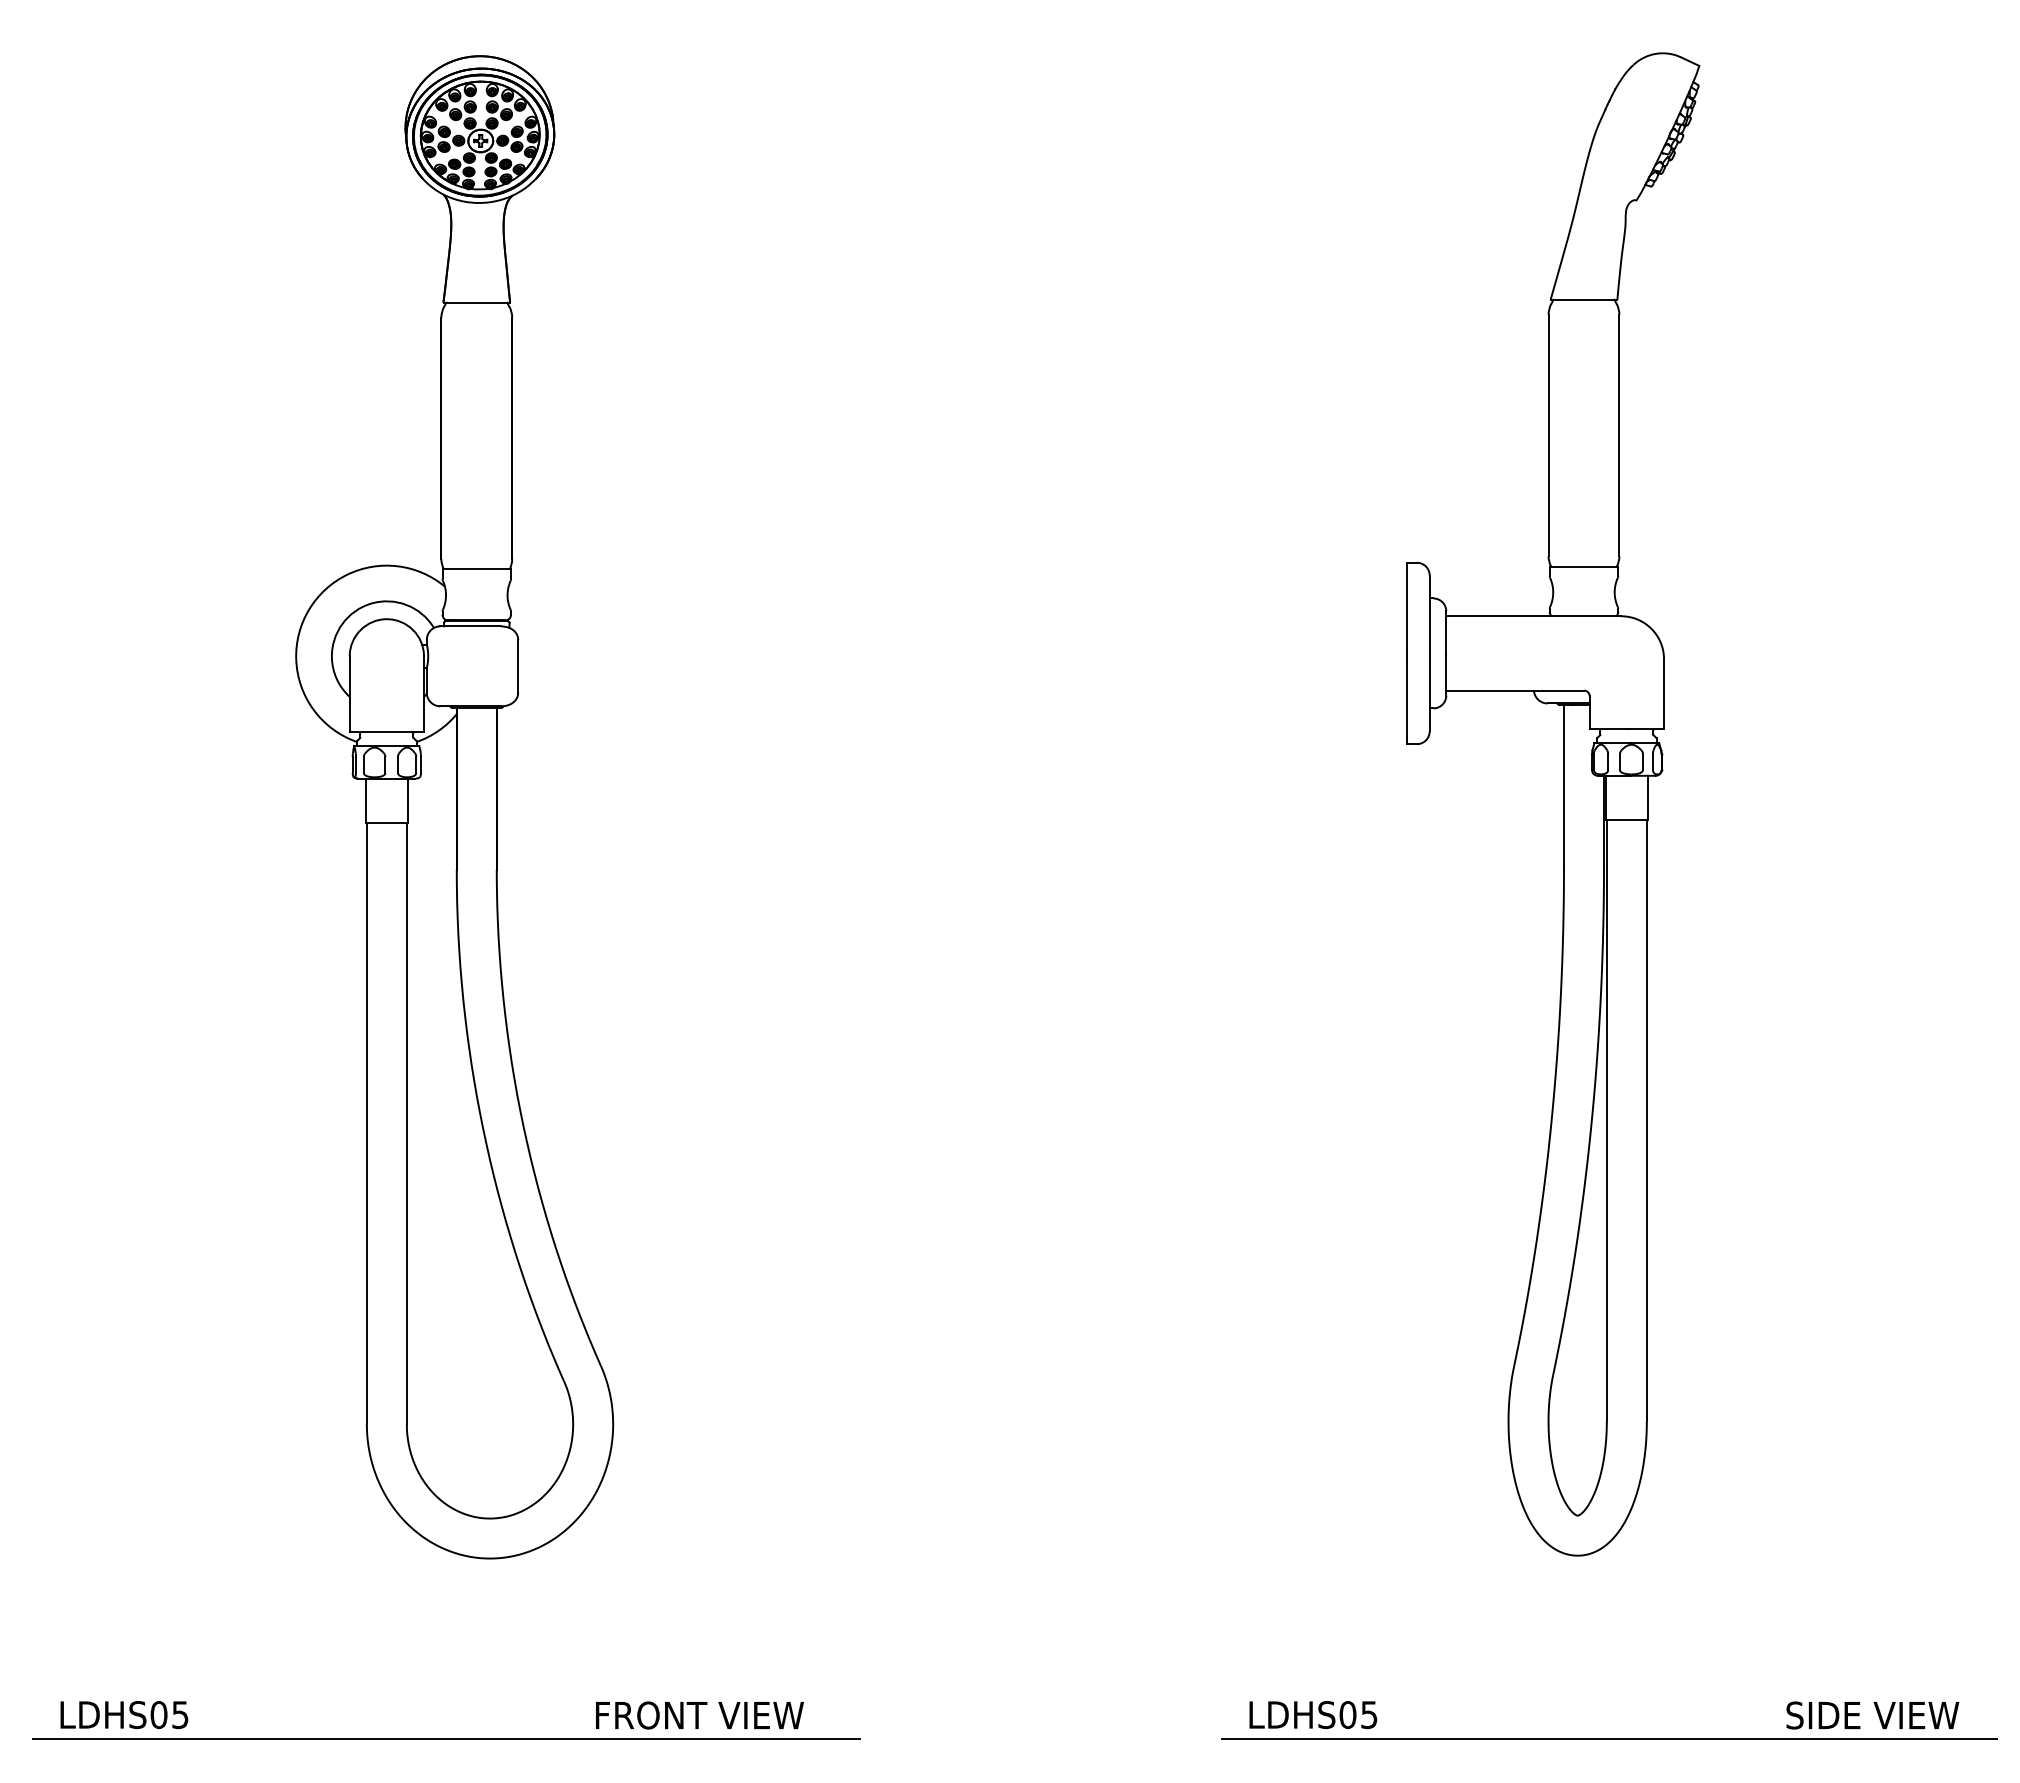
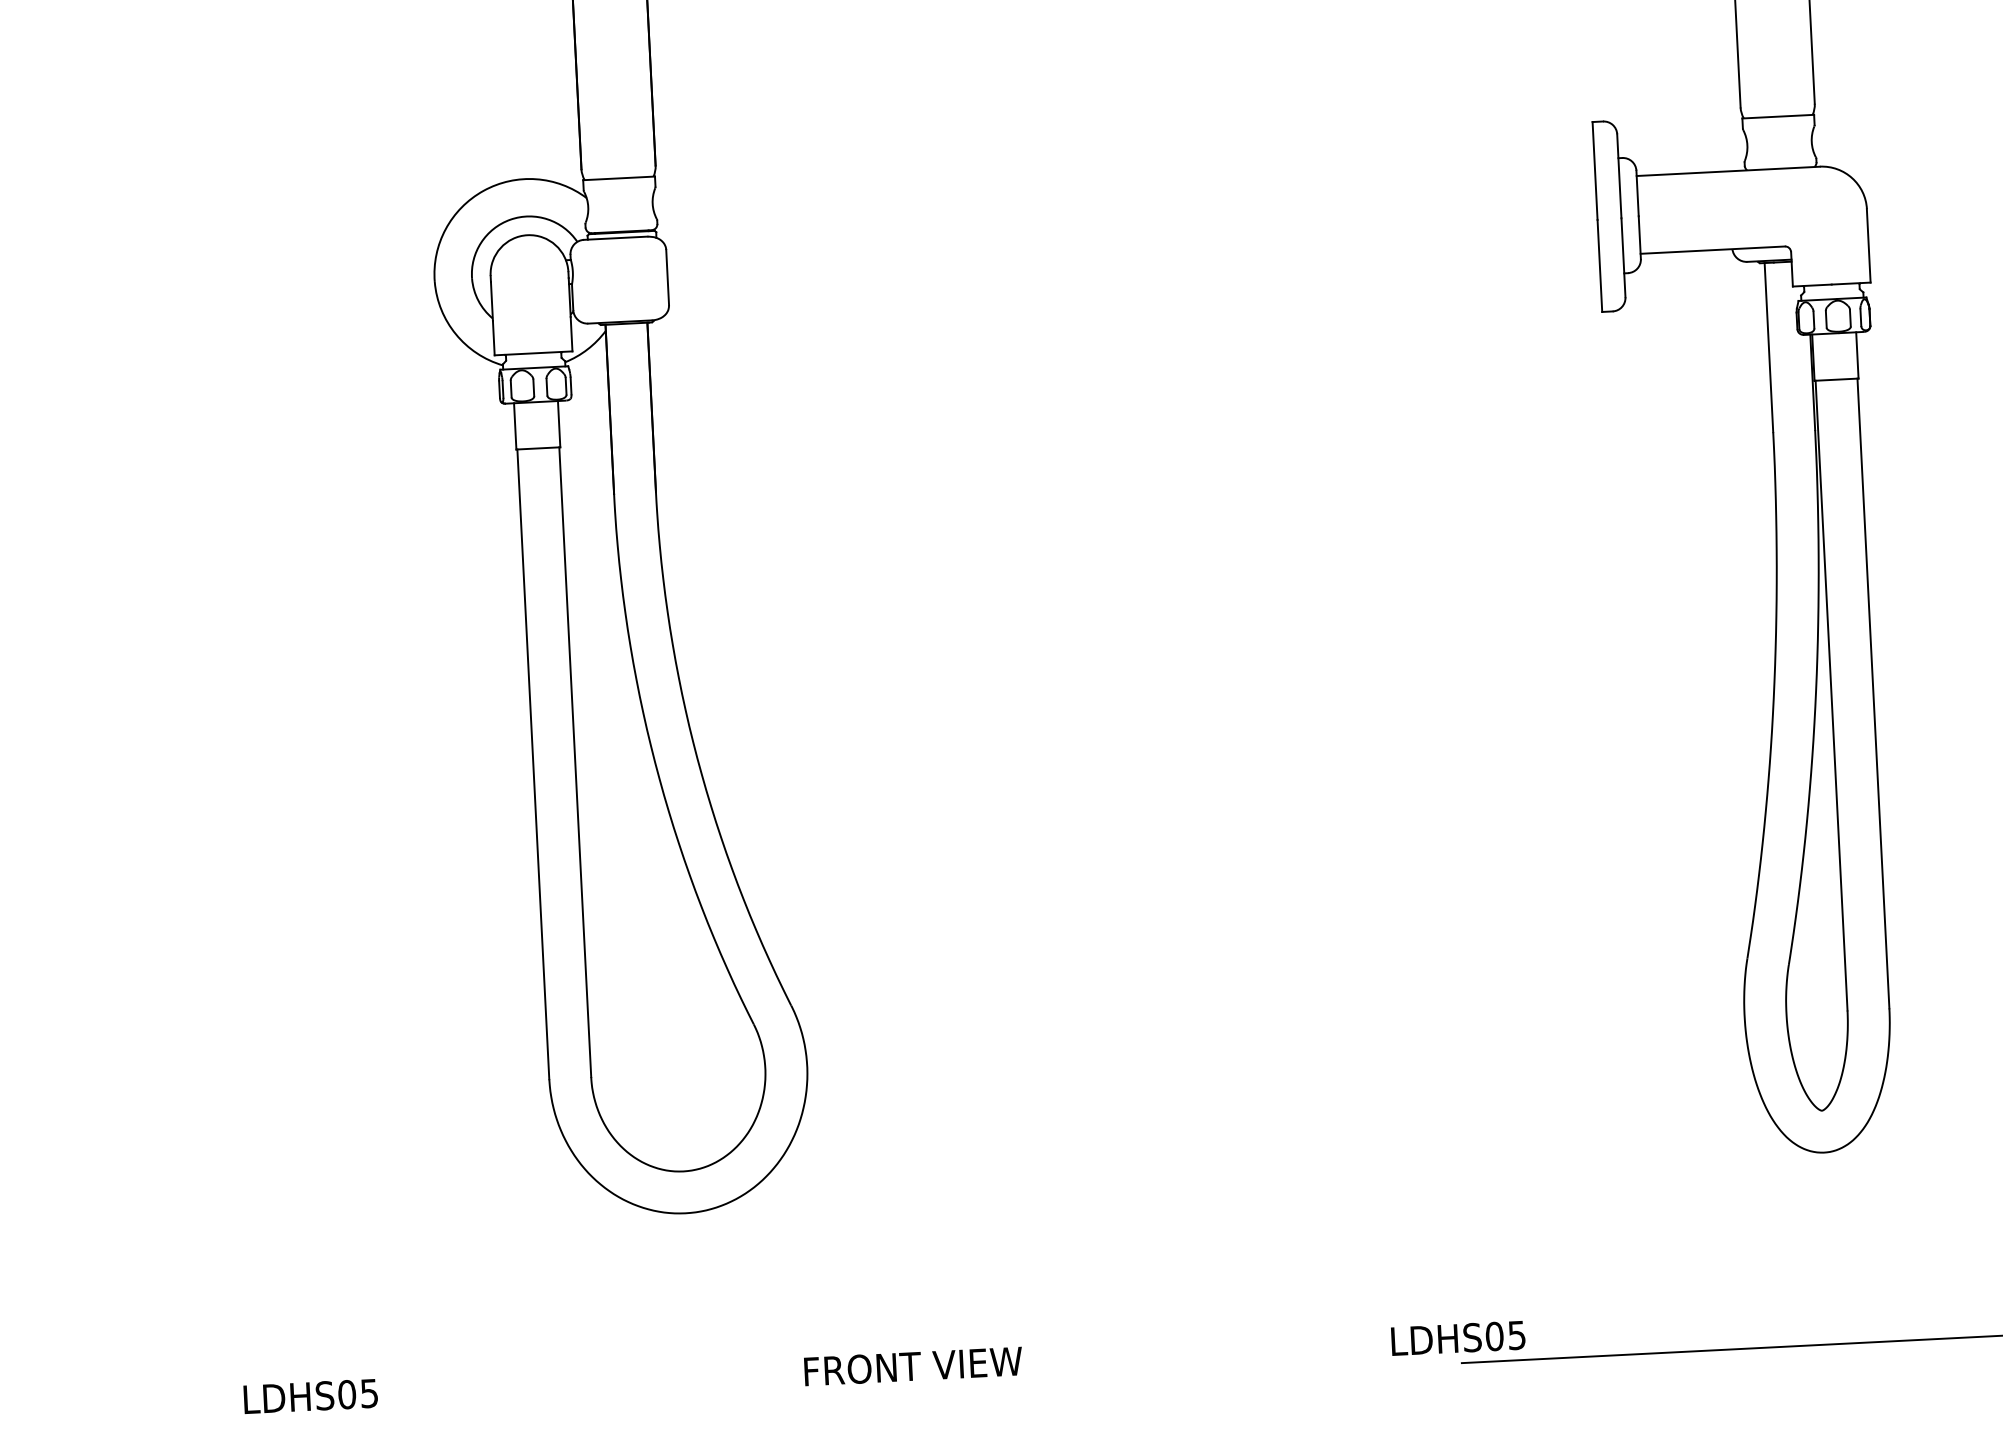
text: (1313, 1715) -> (1458, 1338), moved
line: (446, 1738) -> (649, 1404), removed

